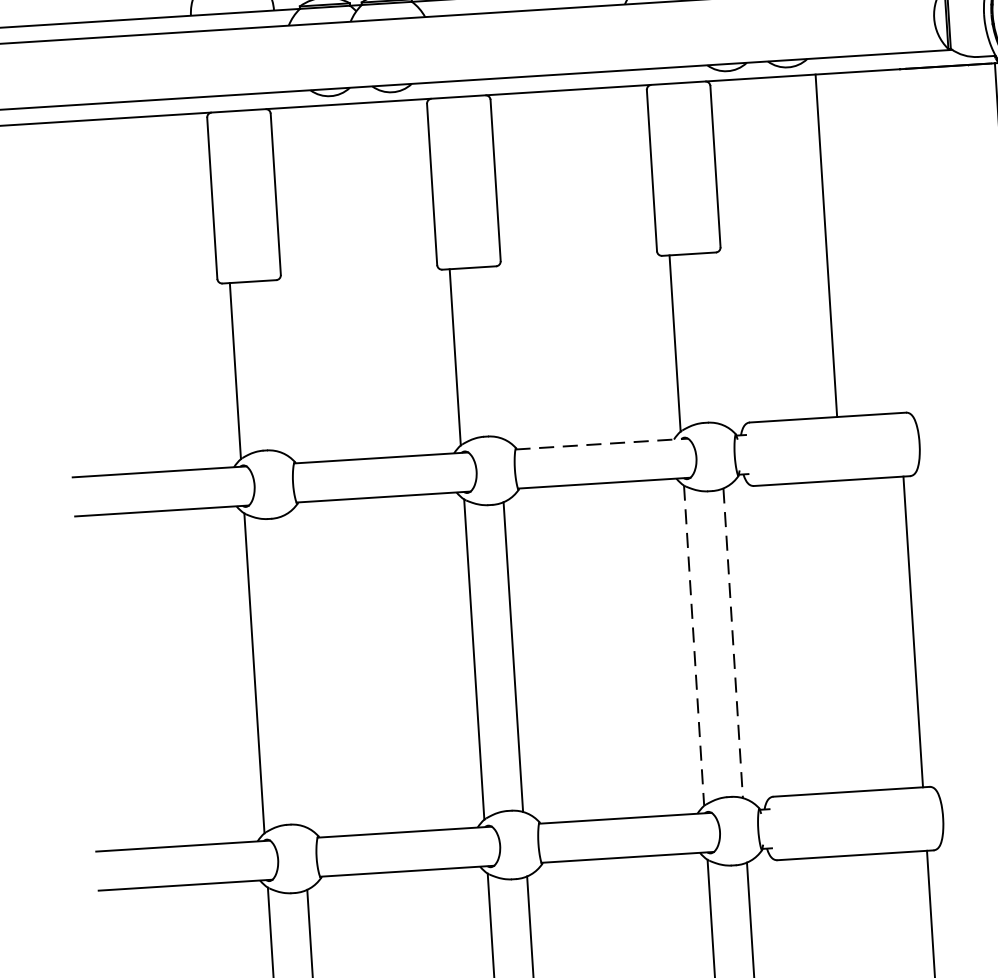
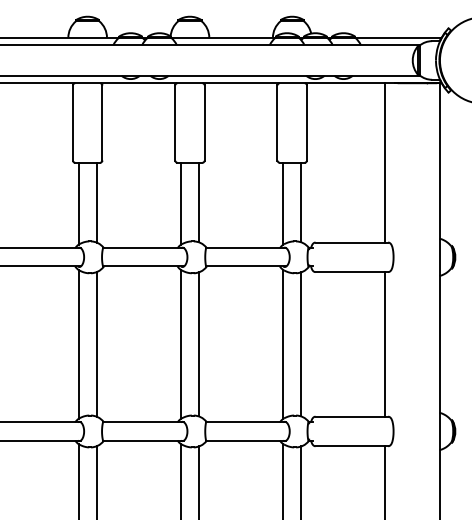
line: (827, 244) -> (385, 162), moved
line: (714, 338) -> (301, 202), added
line: (495, 352) -> (199, 202), added
line: (273, 365) -> (96, 202), added
line: (602, 444) -> (246, 248), dashed -> solid
line: (733, 643) -> (301, 344), dashed -> solid
line: (694, 645) -> (283, 344), dashed -> solid
line: (292, 671) -> (96, 344), added

